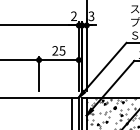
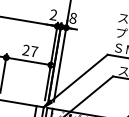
text: (91, 15) -> (73, 17), 3 -> 8
text: (62, 50) -> (34, 51), 25 -> 27

